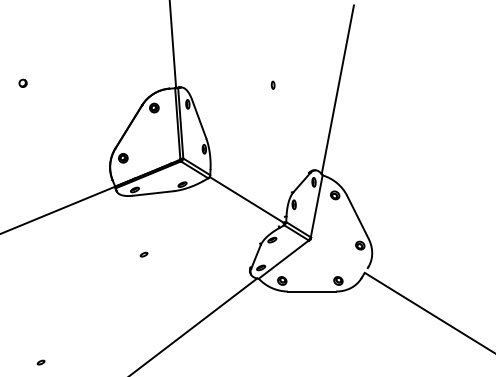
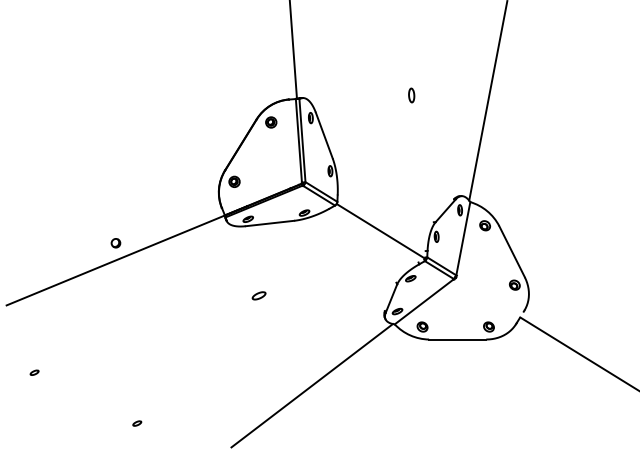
part: (22, 83) -> (115, 243), moved
part: (272, 85) -> (411, 95), size x1.6
part: (143, 254) -> (258, 295), size x1.6

